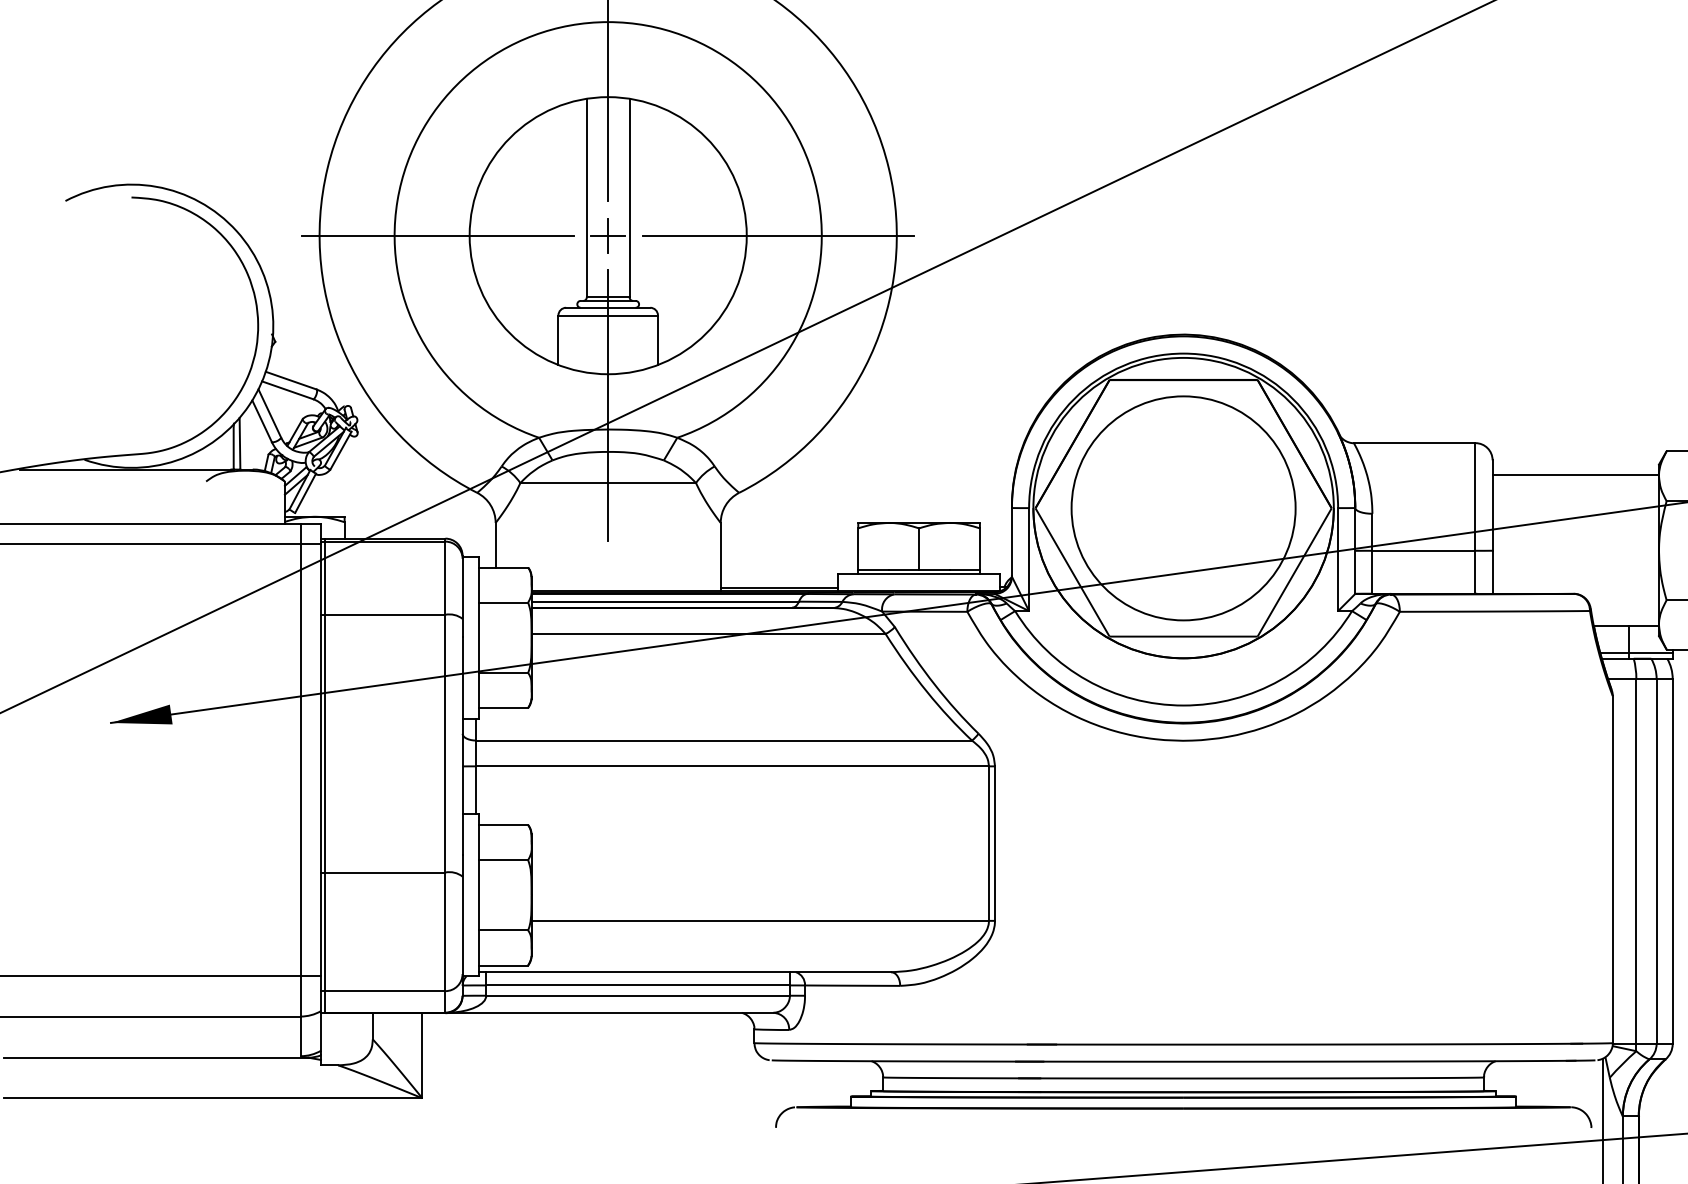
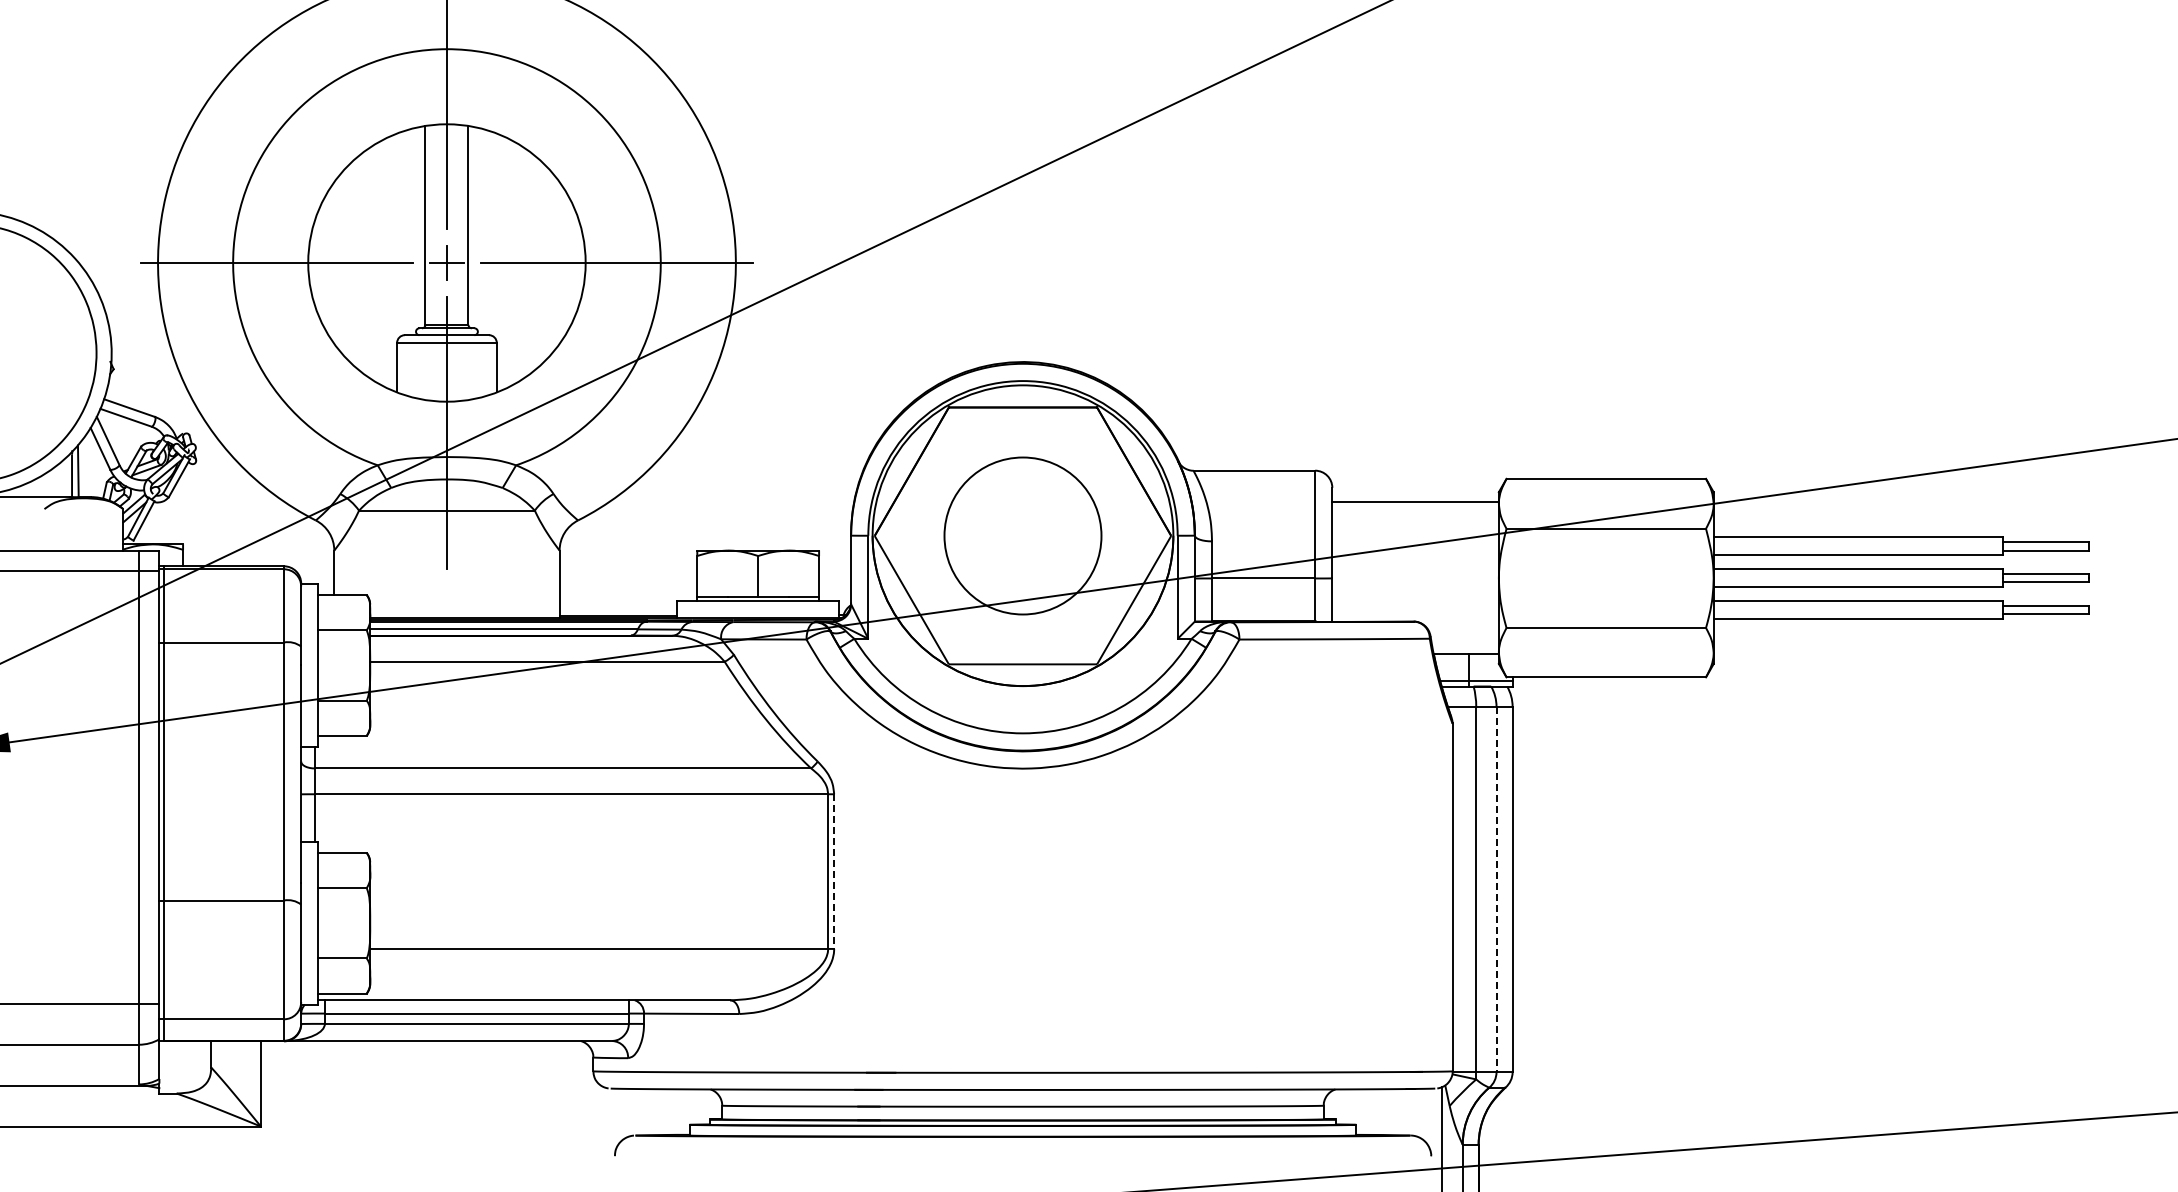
circle: (1183, 507) -> (1022, 535), size x0.7
line: (995, 844) -> (834, 872), solid -> dashed
line: (1656, 861) -> (1496, 889), solid -> dashed

